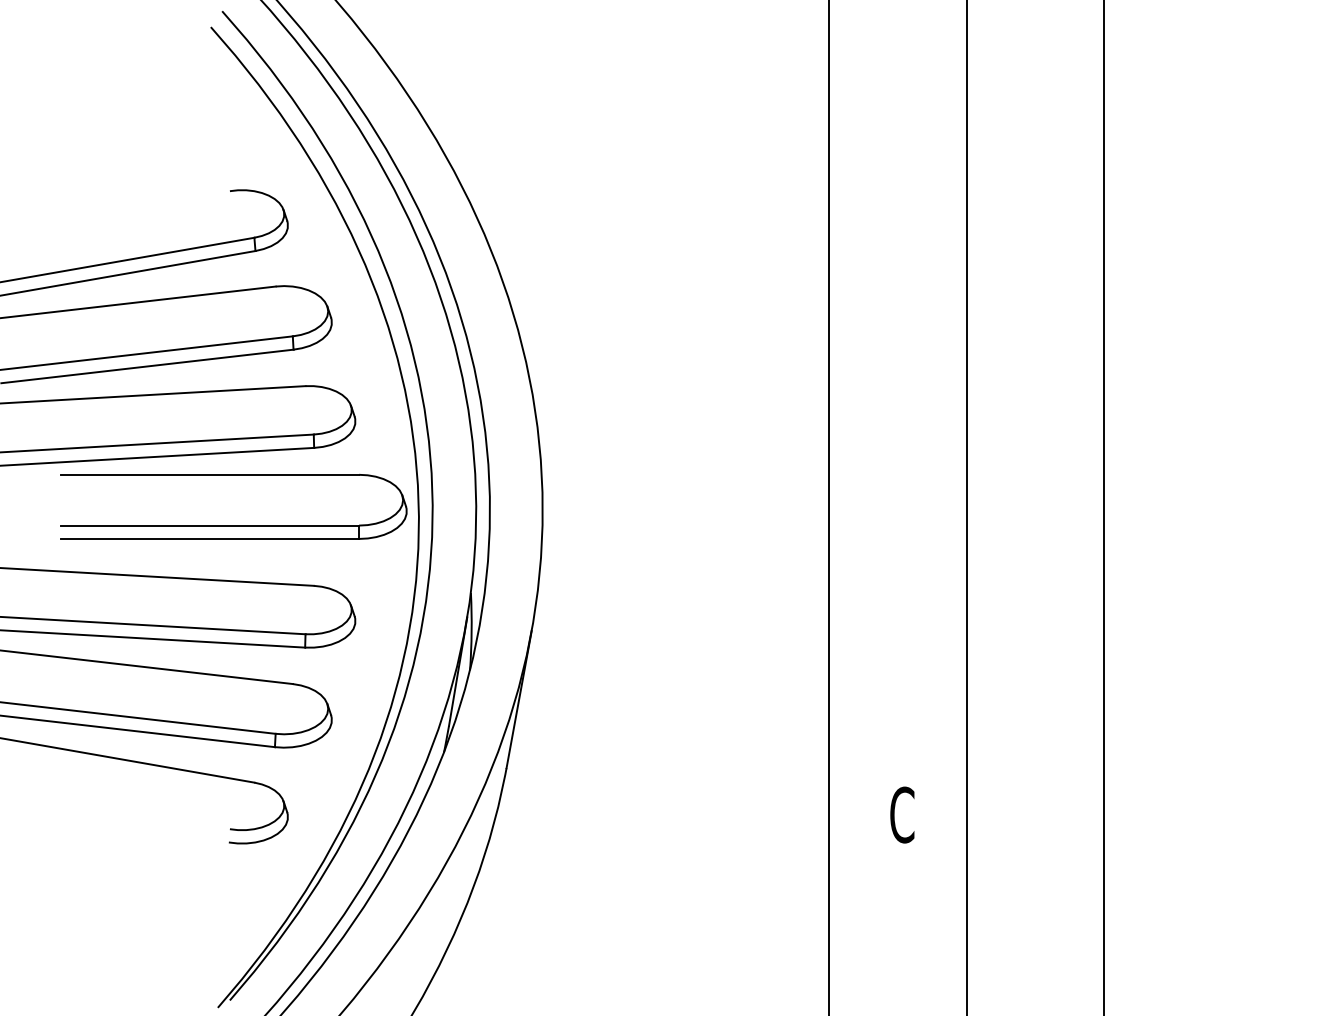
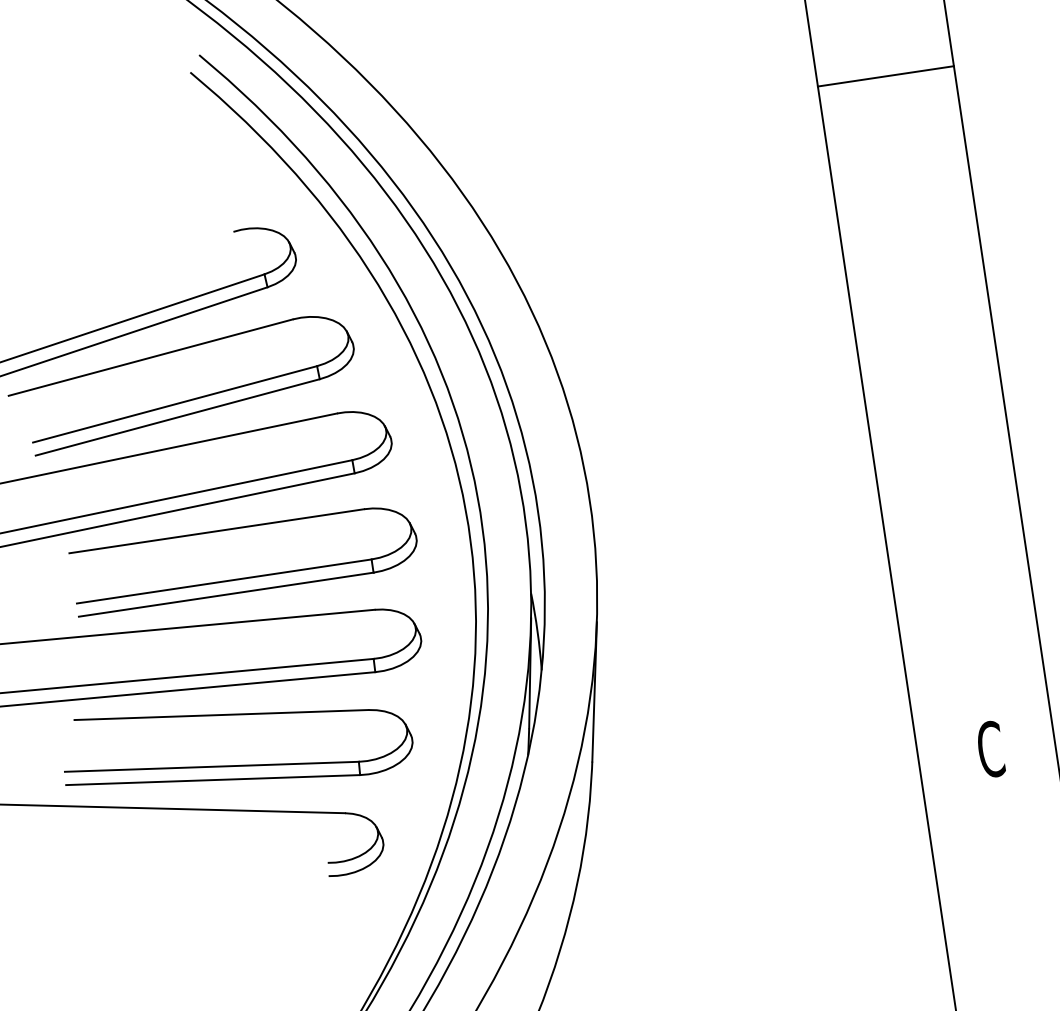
line: (897, 133) -> (885, 76), added
part: (233, 525) -> (247, 577), moved

